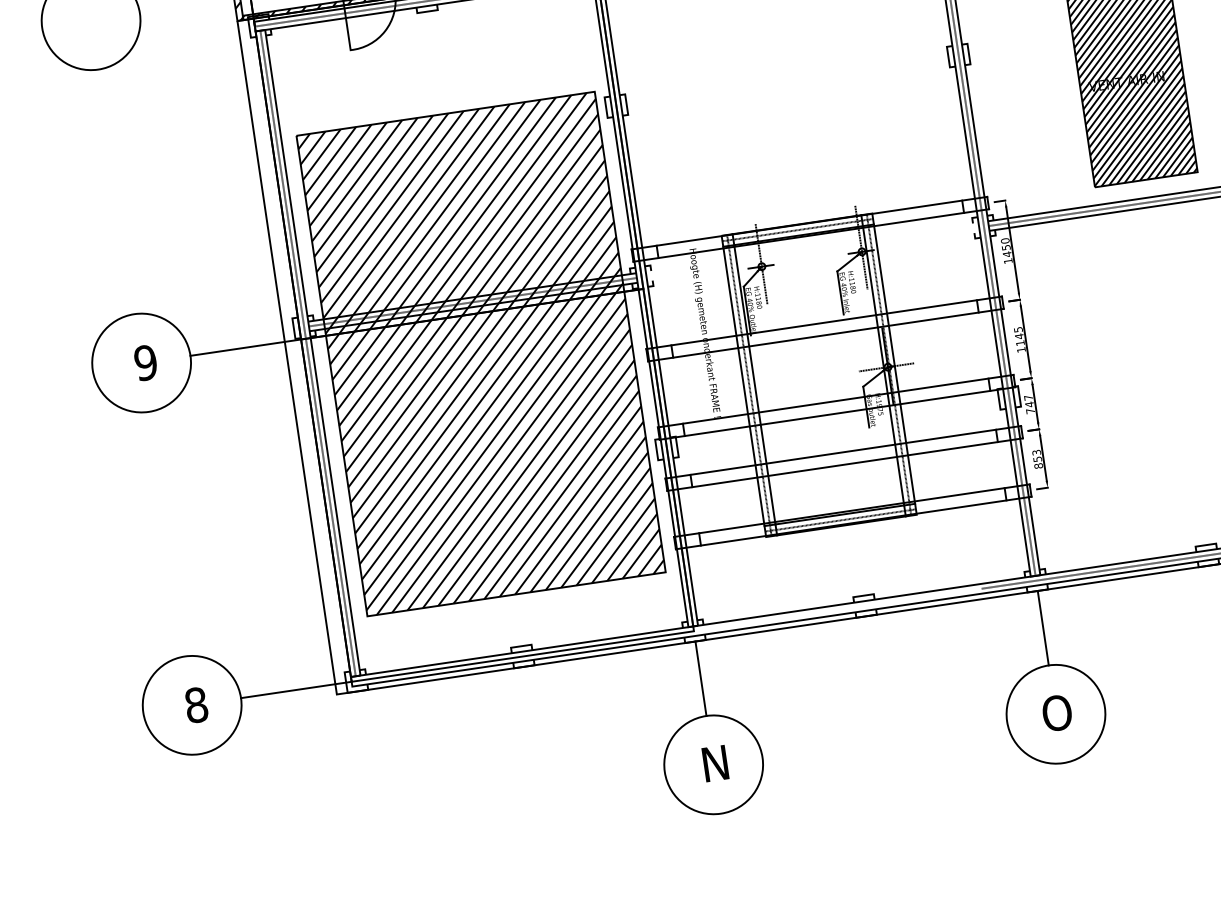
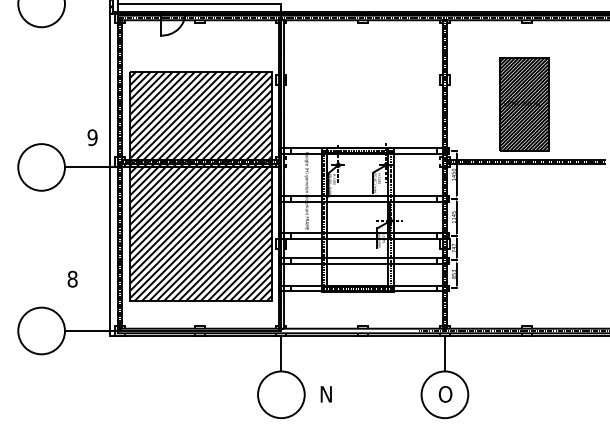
text: (145, 362) -> (92, 137), moved
text: (195, 703) -> (72, 278), moved
text: (713, 764) -> (325, 394), moved

